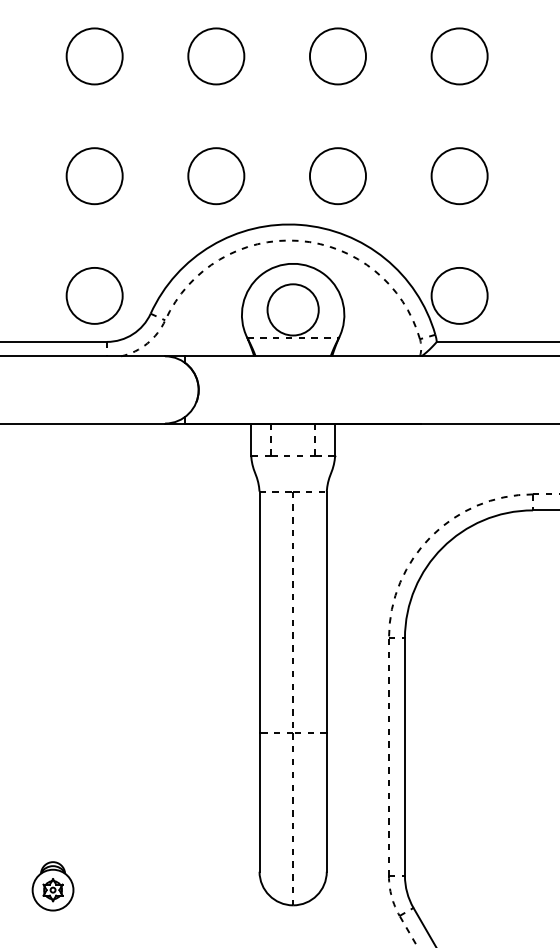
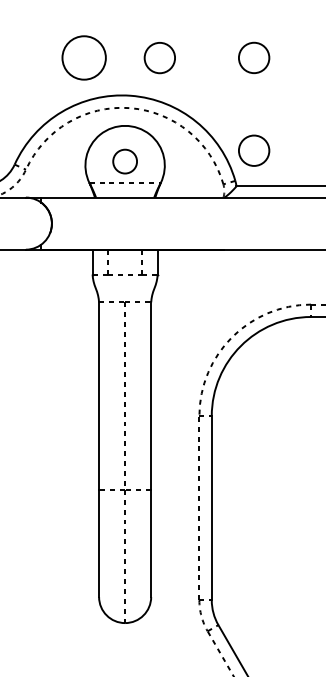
circle: (216, 176) -> (84, 58), moved
circle: (337, 176) -> (159, 58), size x0.7
circle: (459, 176) -> (254, 58), size x0.7
circle: (459, 295) -> (254, 150), size x0.7
circle: (292, 309) -> (124, 161), size x0.6

